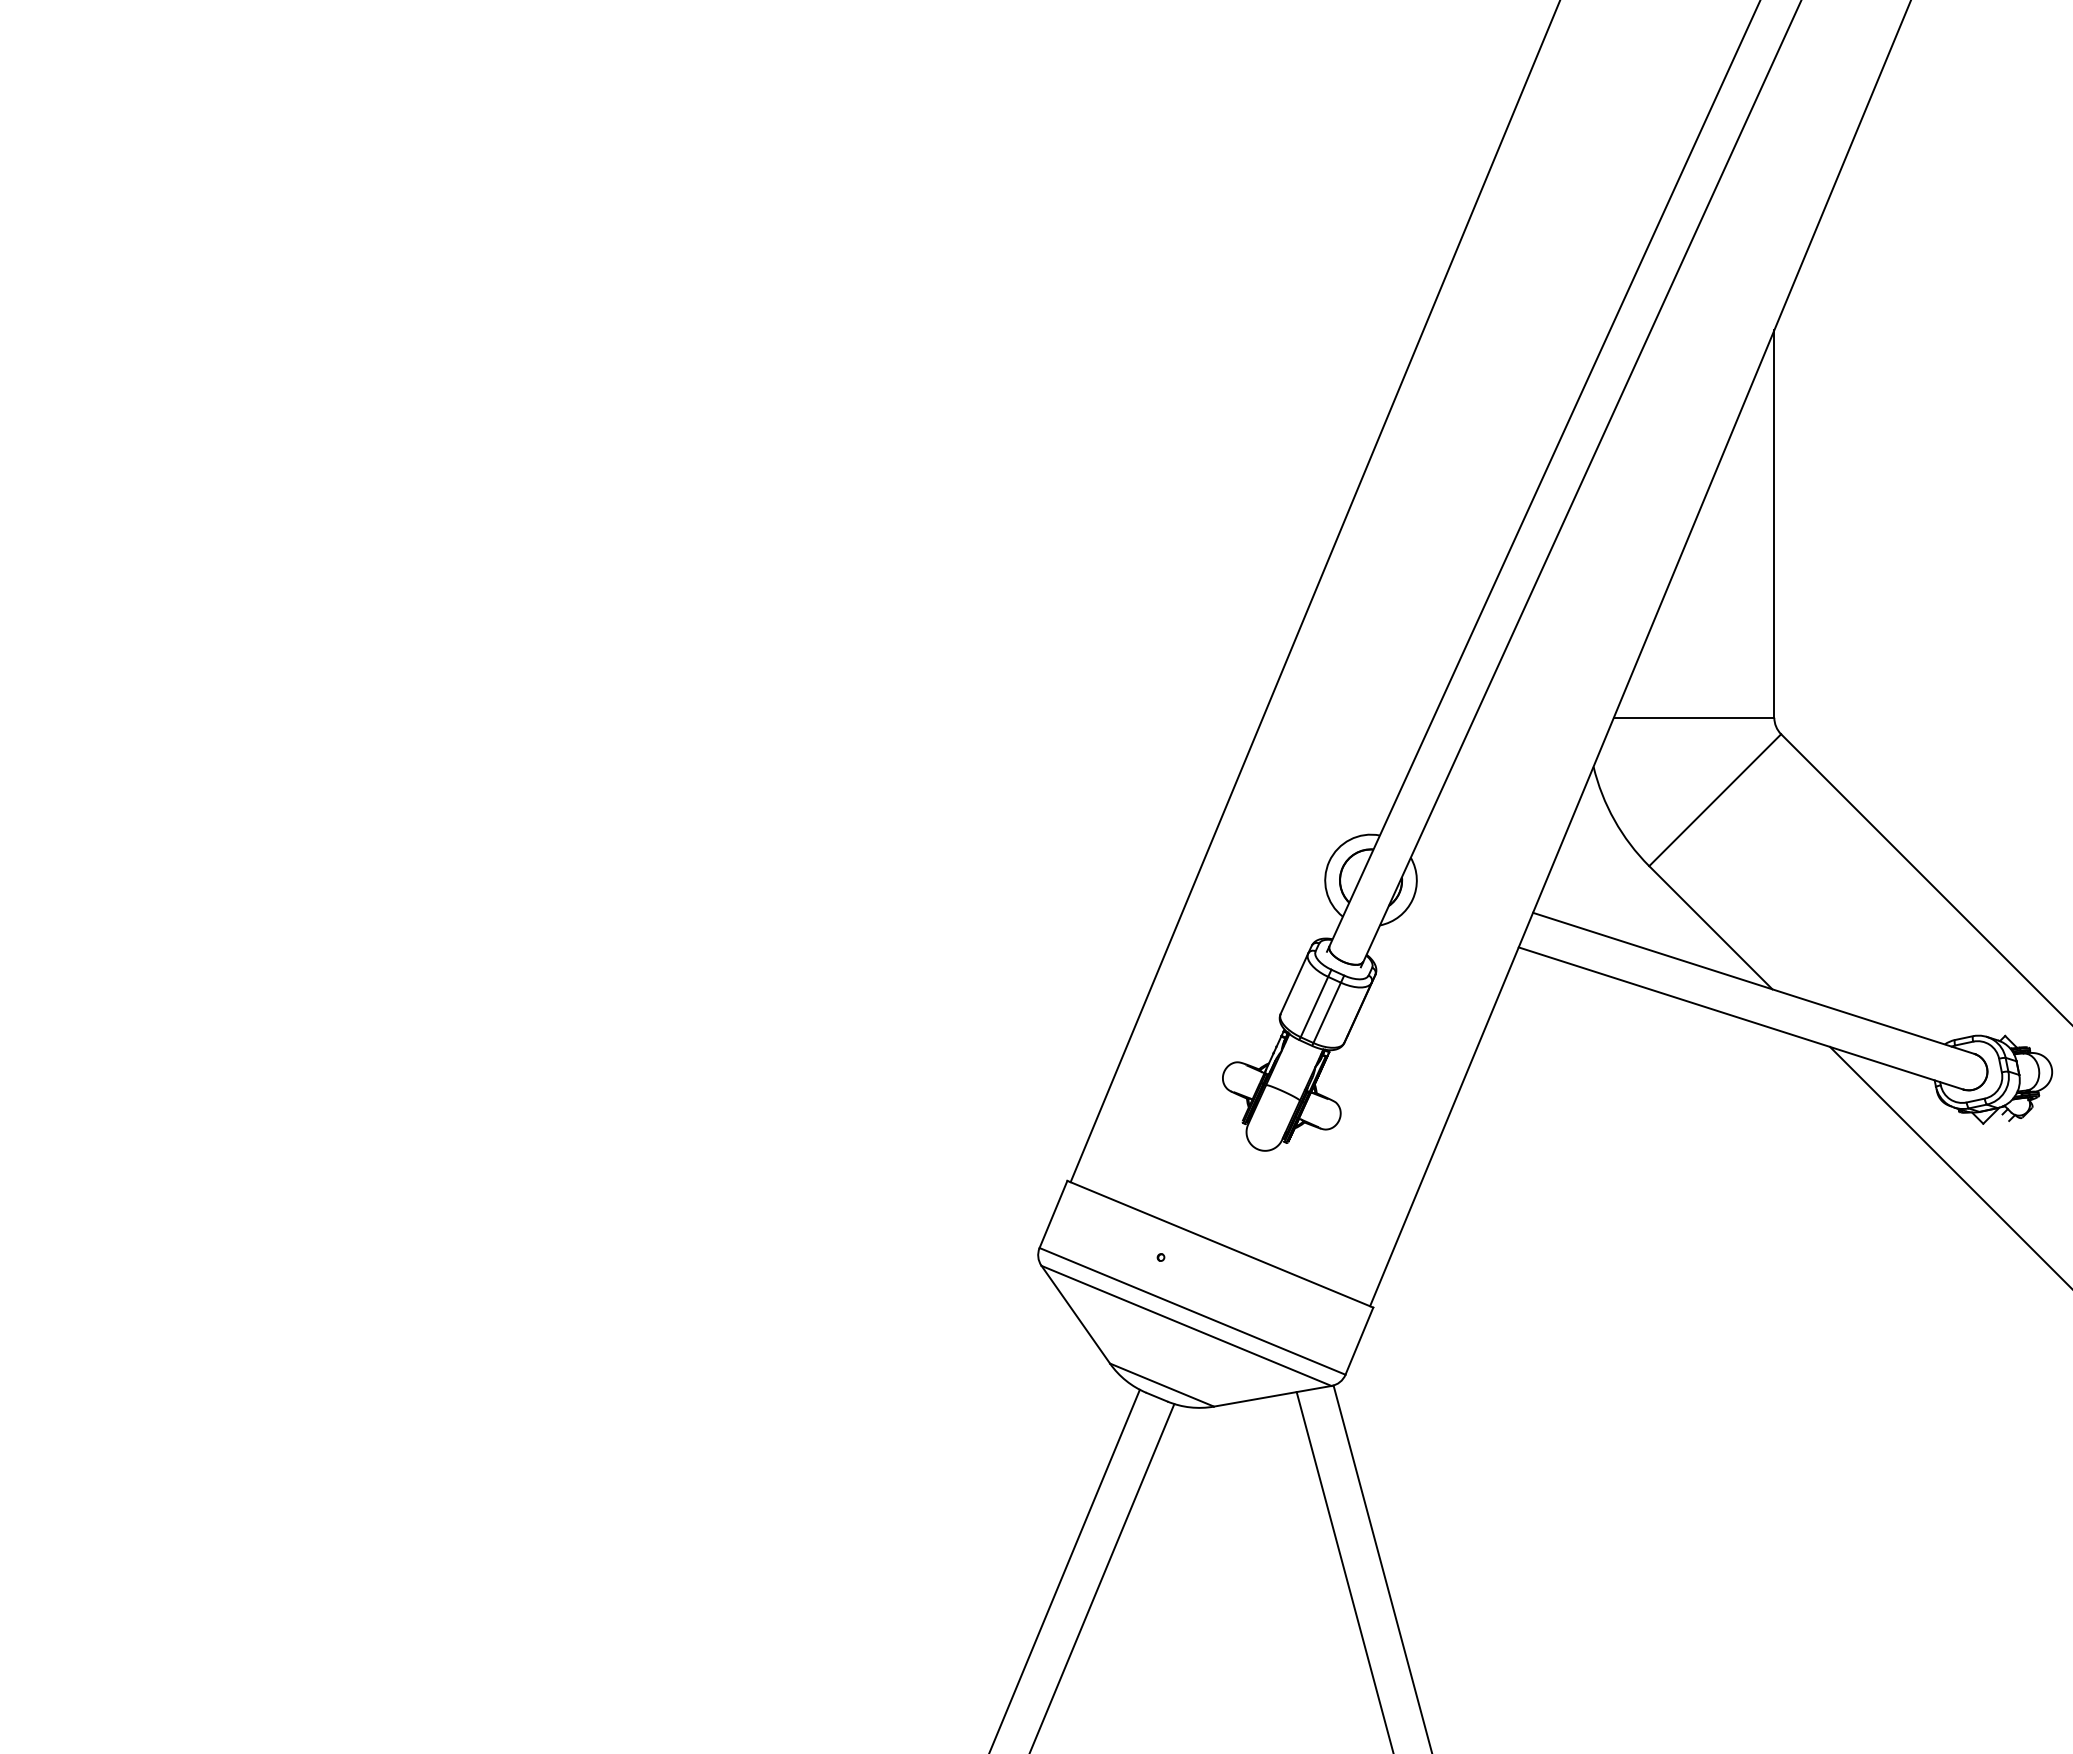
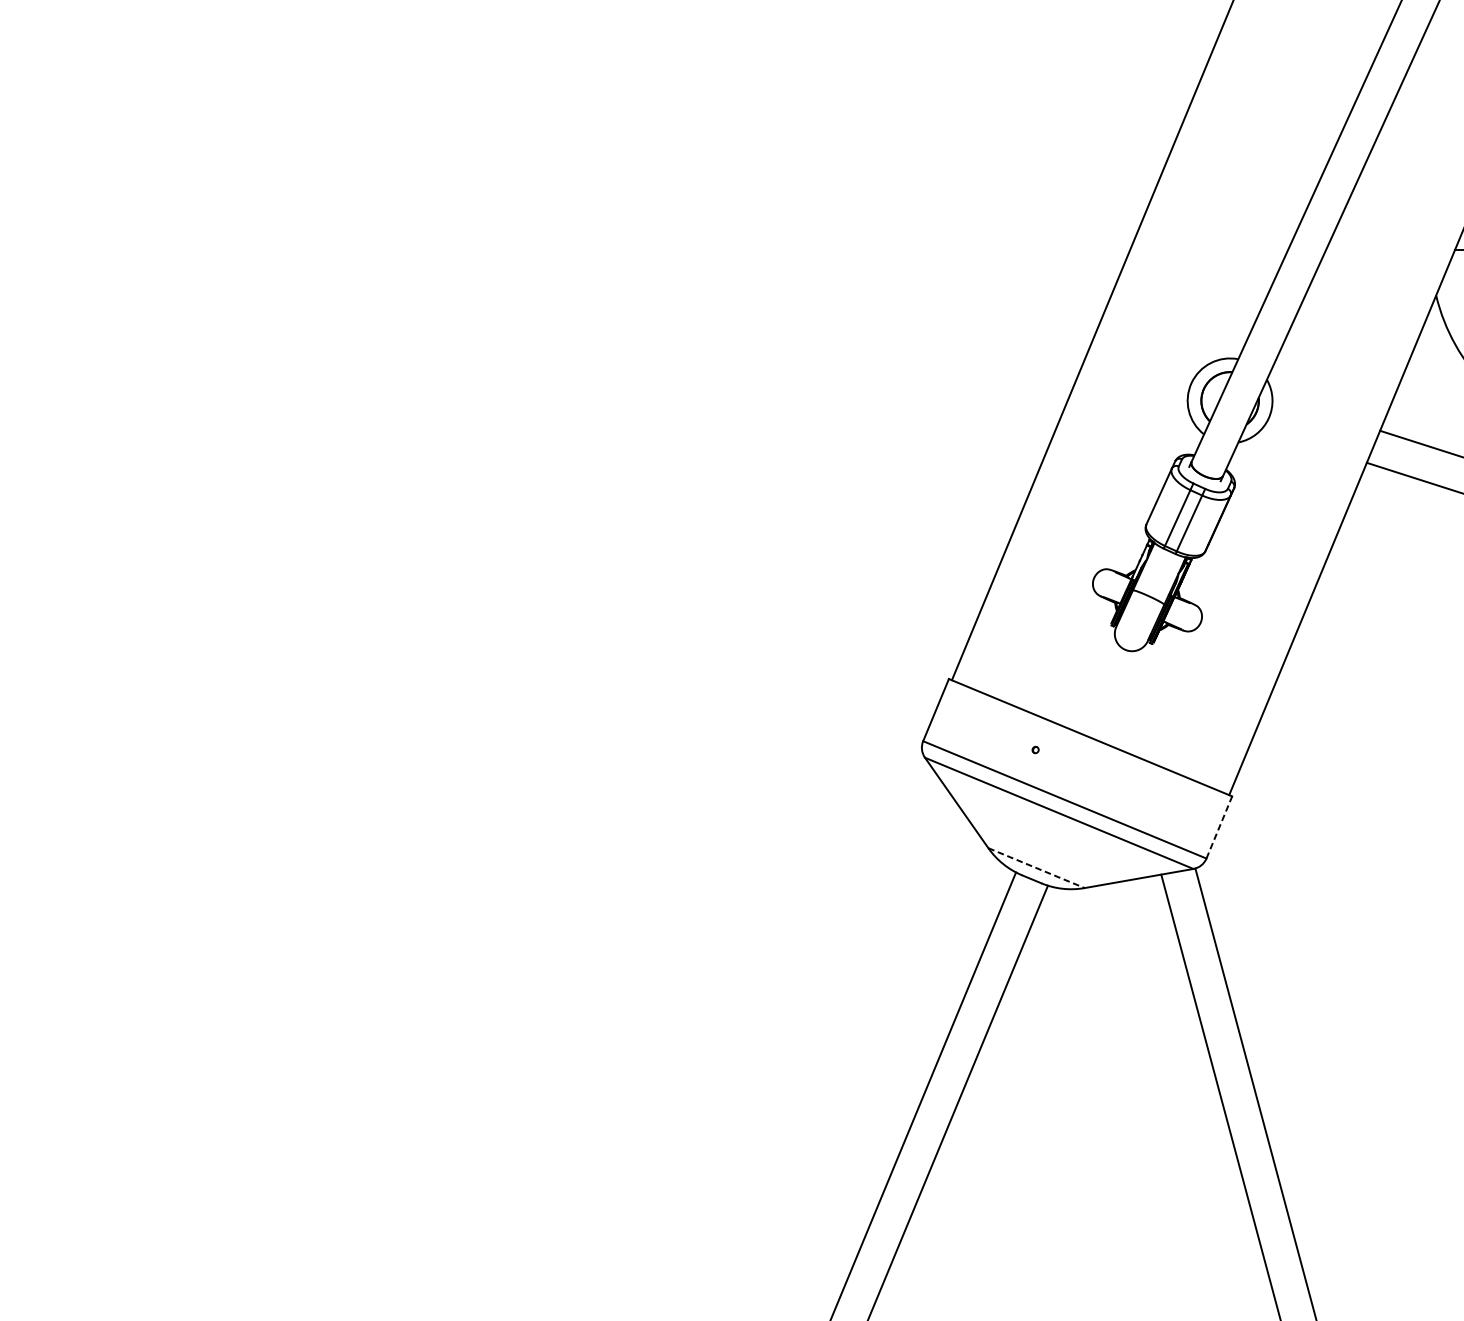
line: (1359, 1340) -> (1219, 826), solid -> dashed
line: (1162, 1385) -> (1036, 868), solid -> dashed

